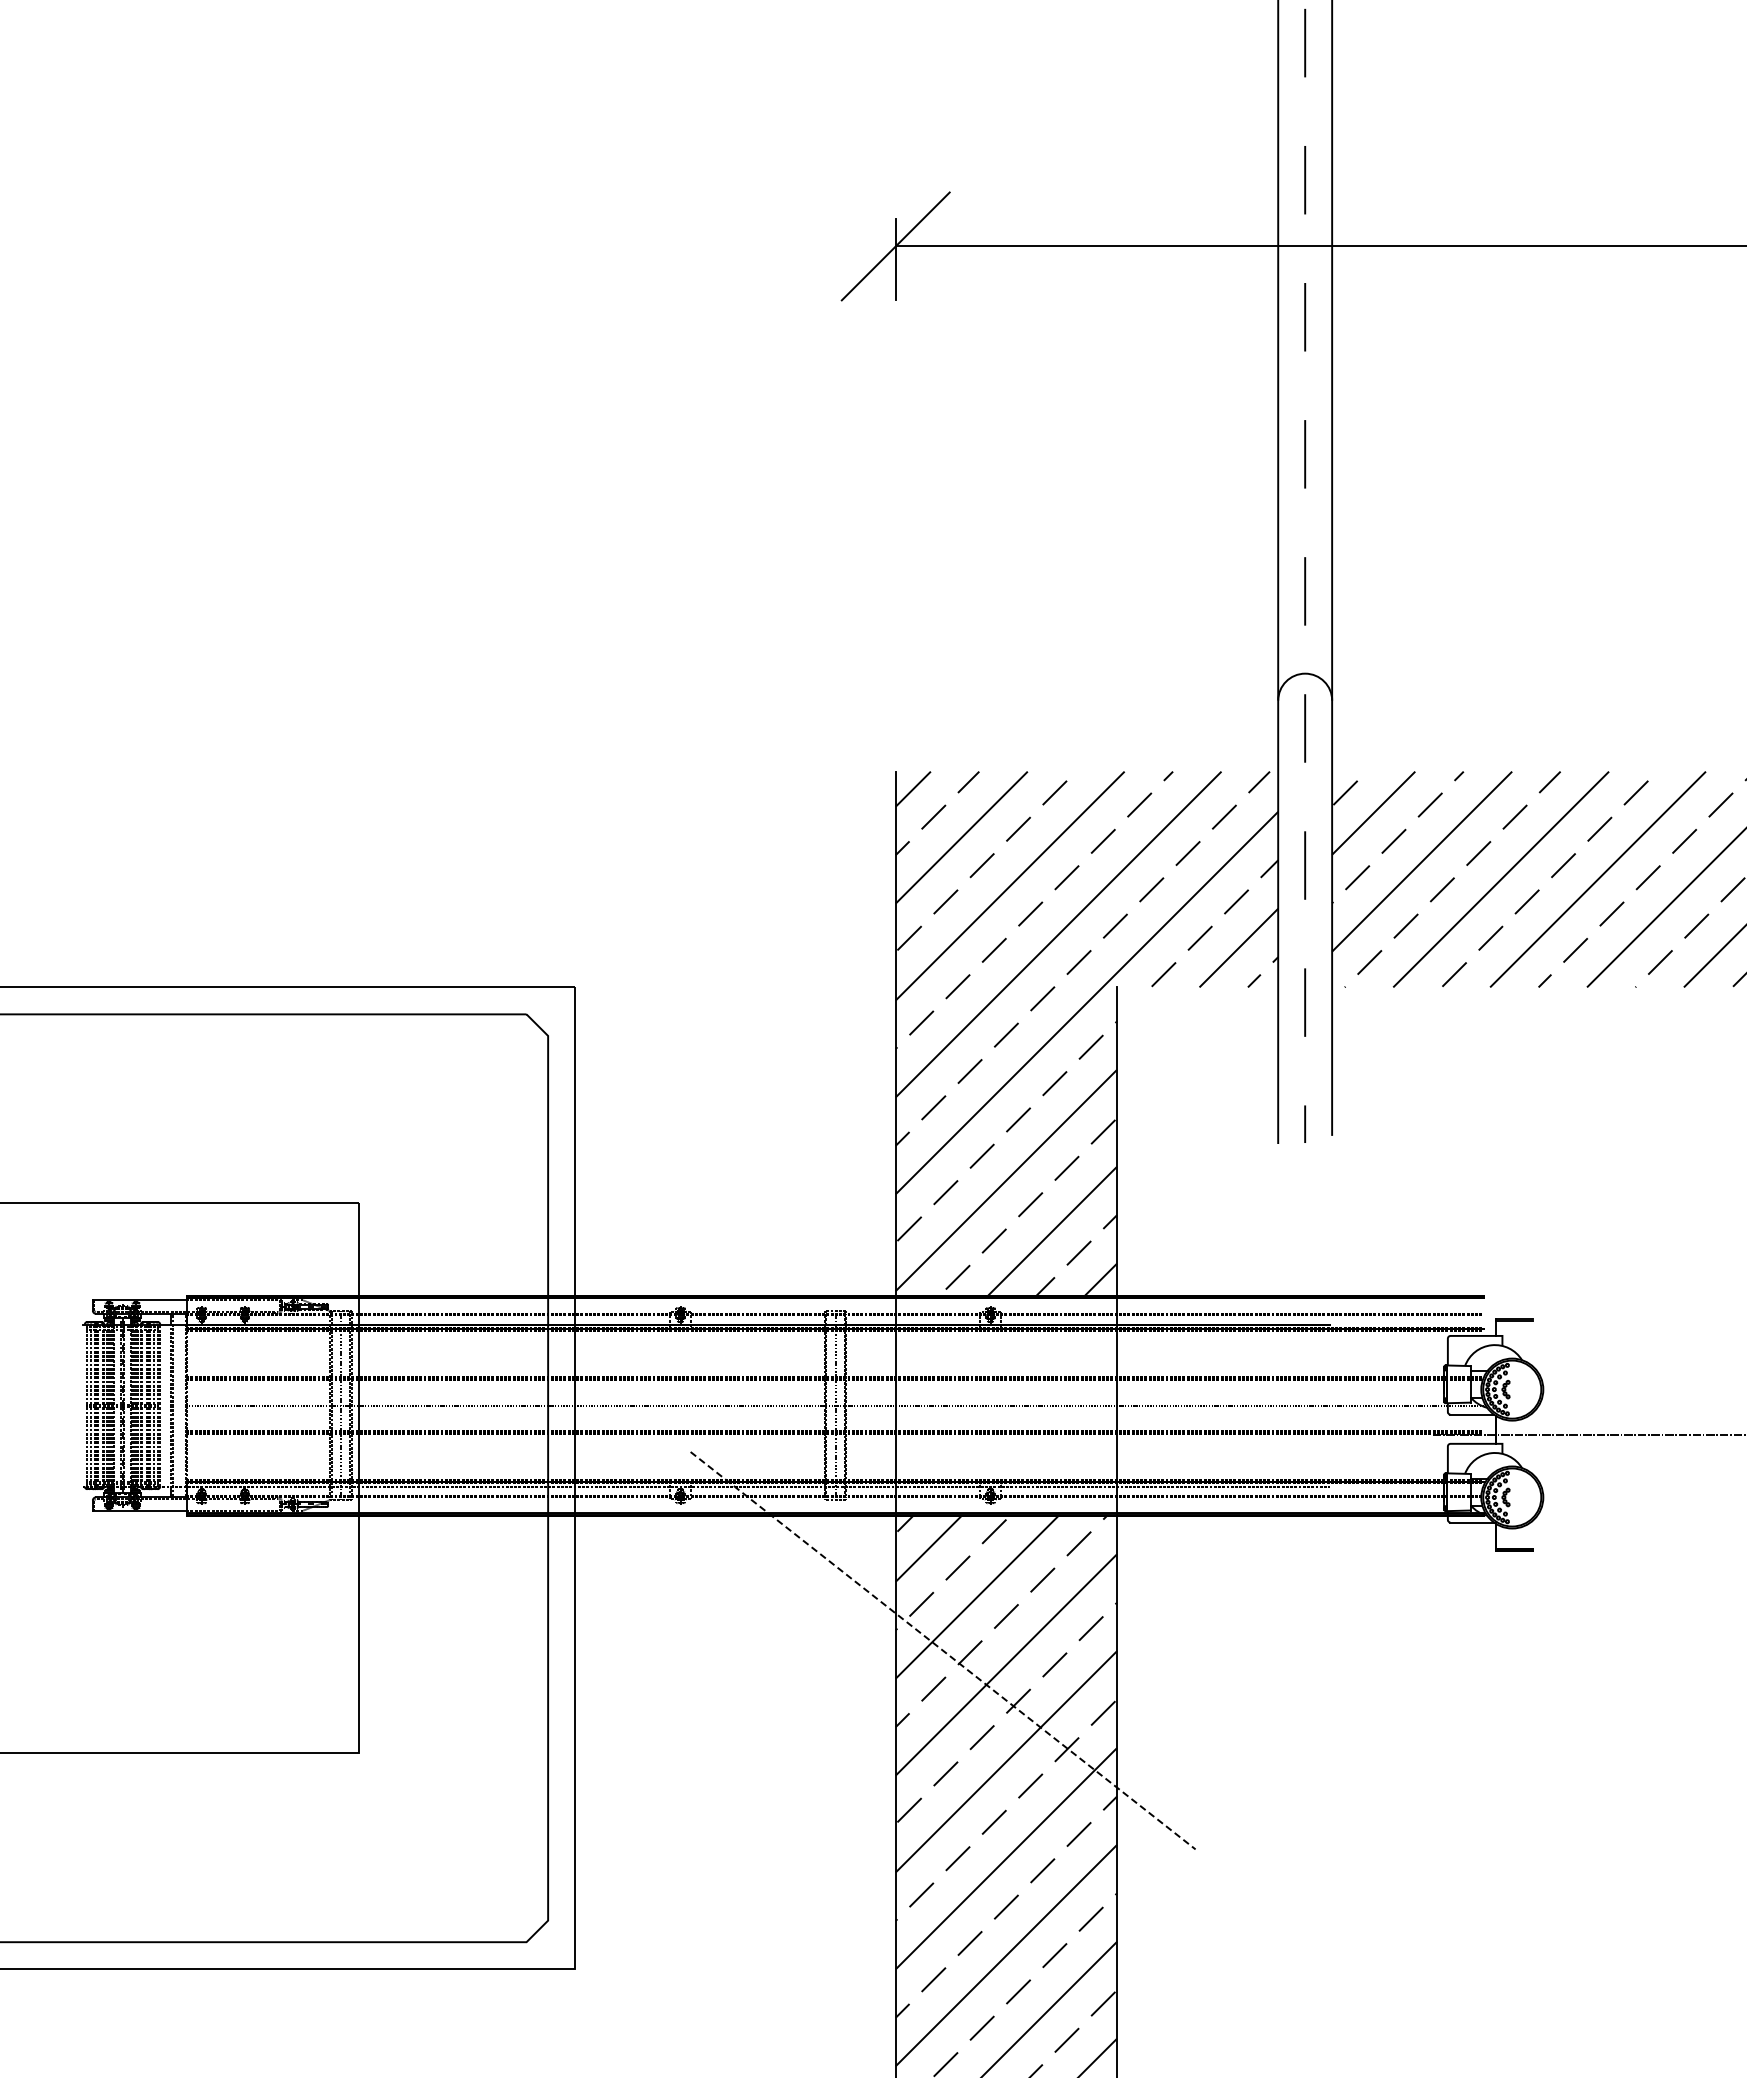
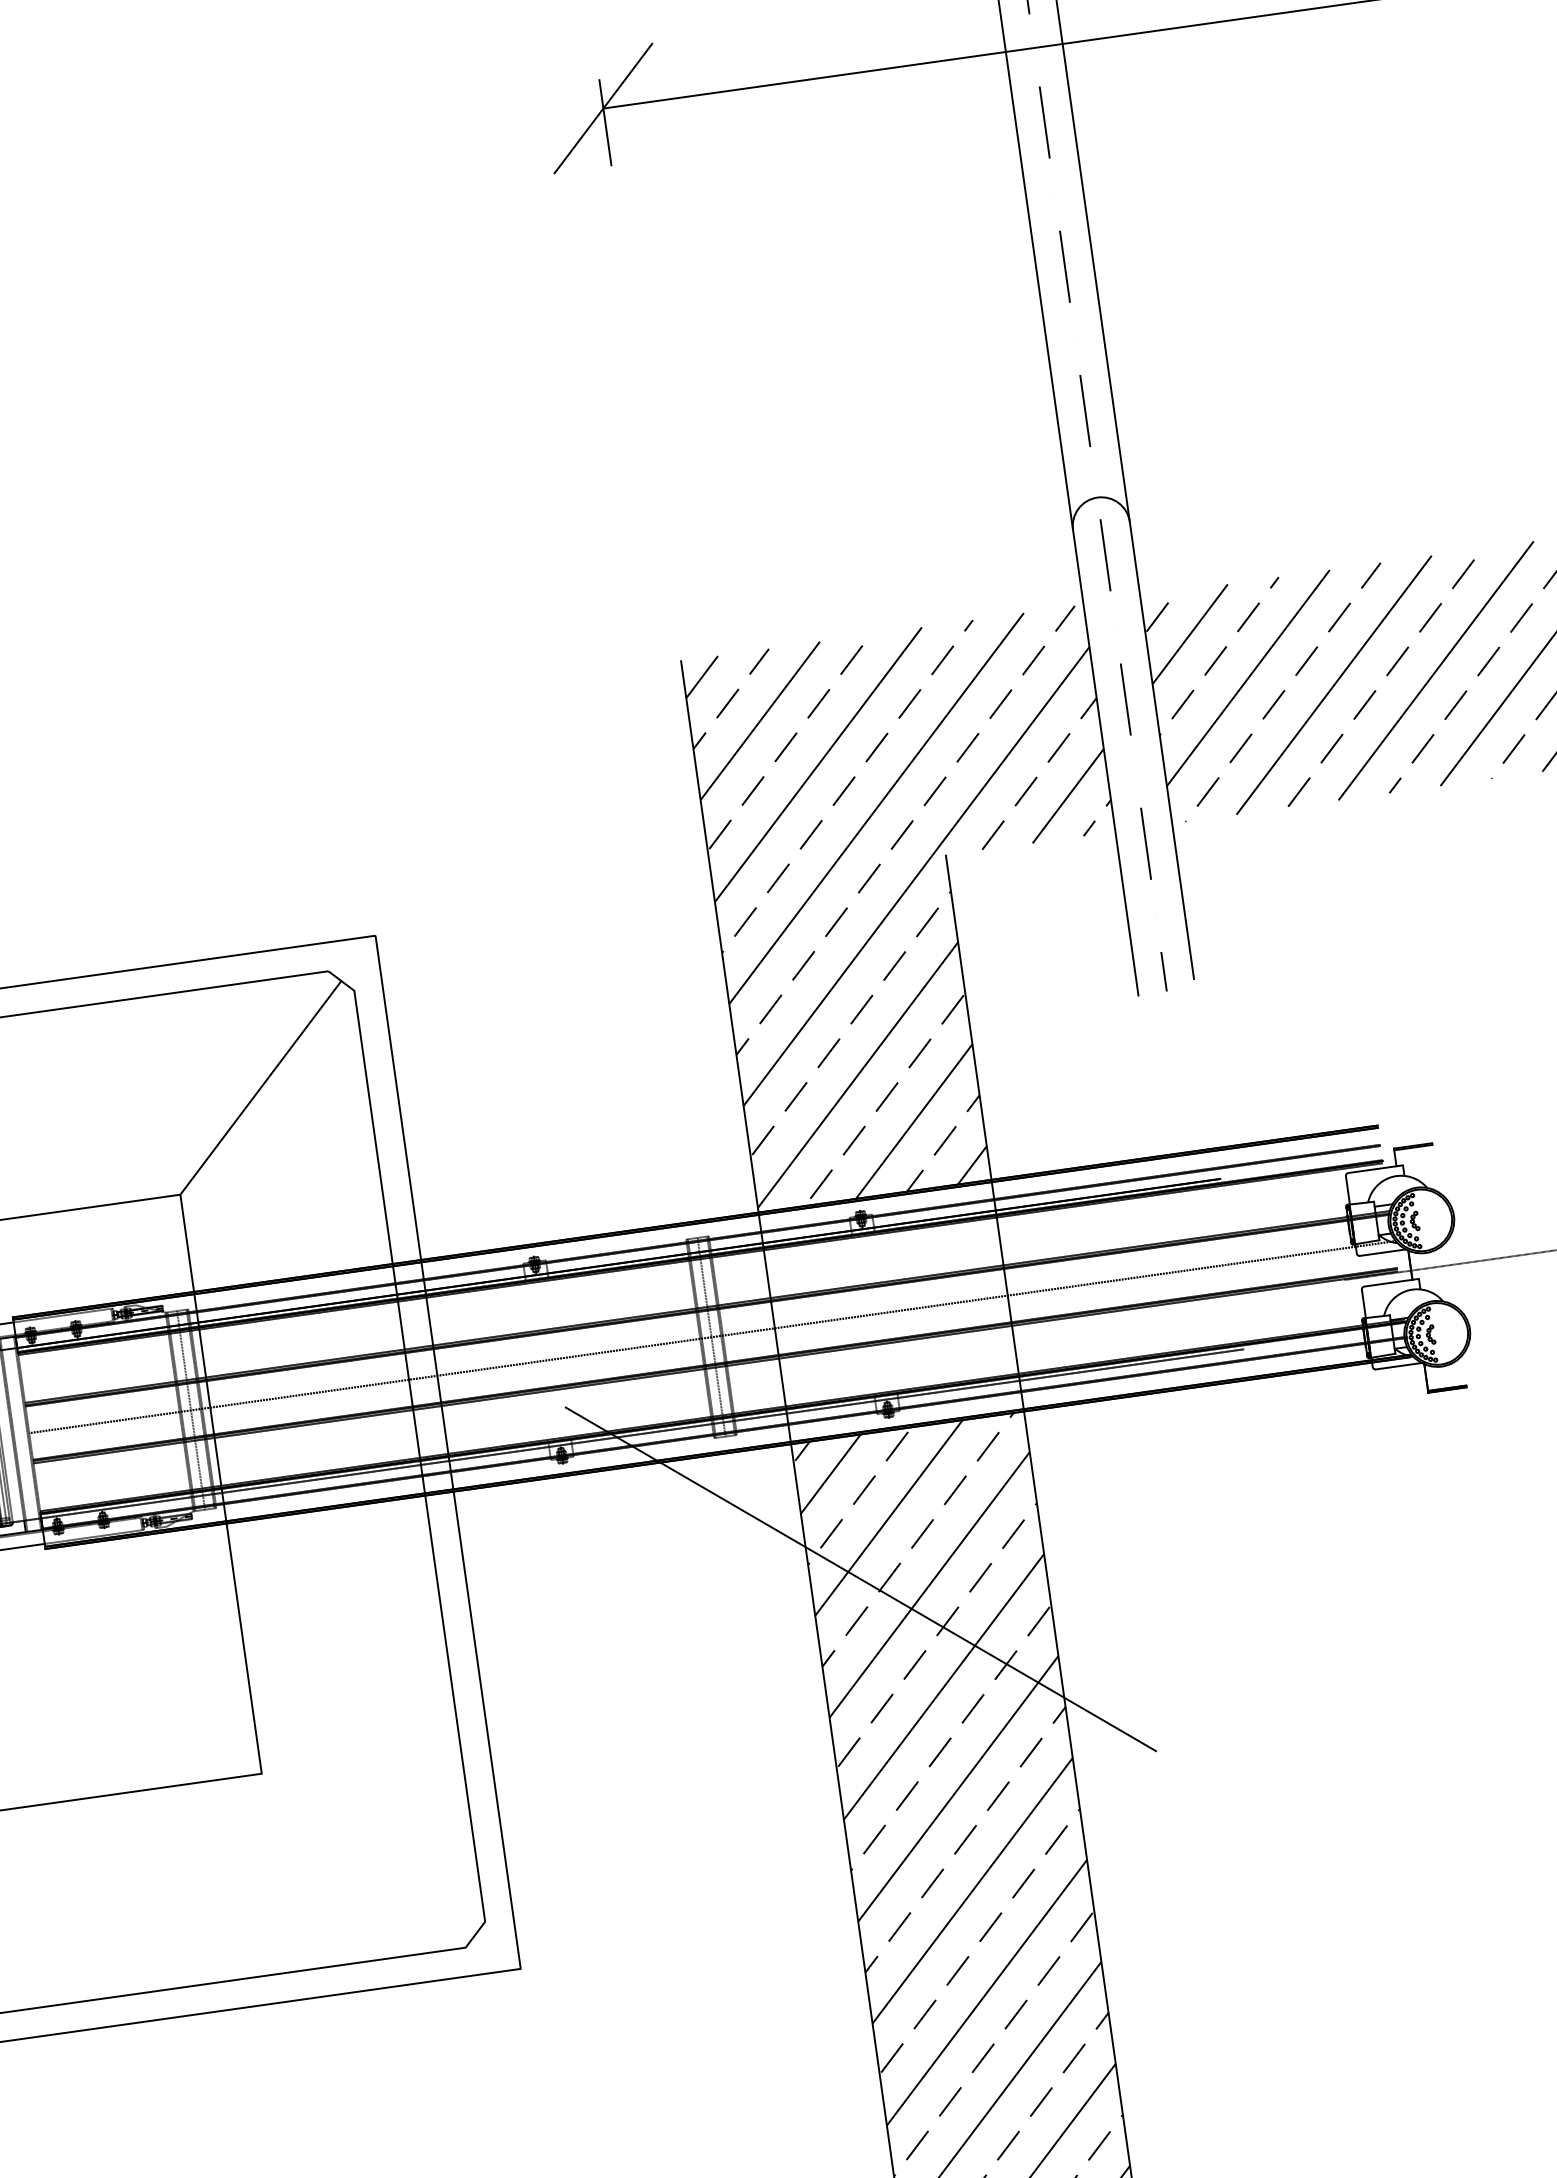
line: (448, 1114) -> (261, 1088), added
line: (943, 1651) -> (861, 1580), dashed -> solid

